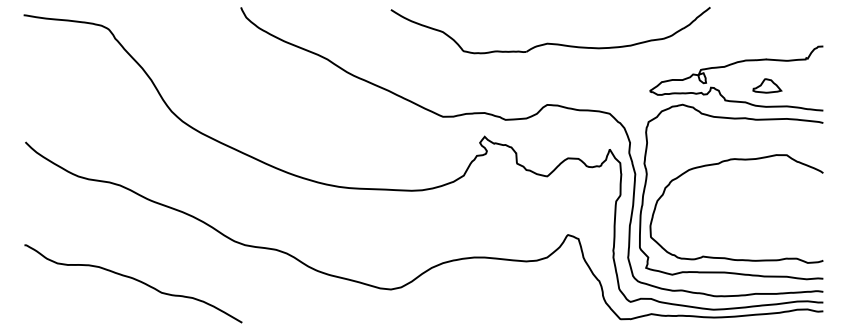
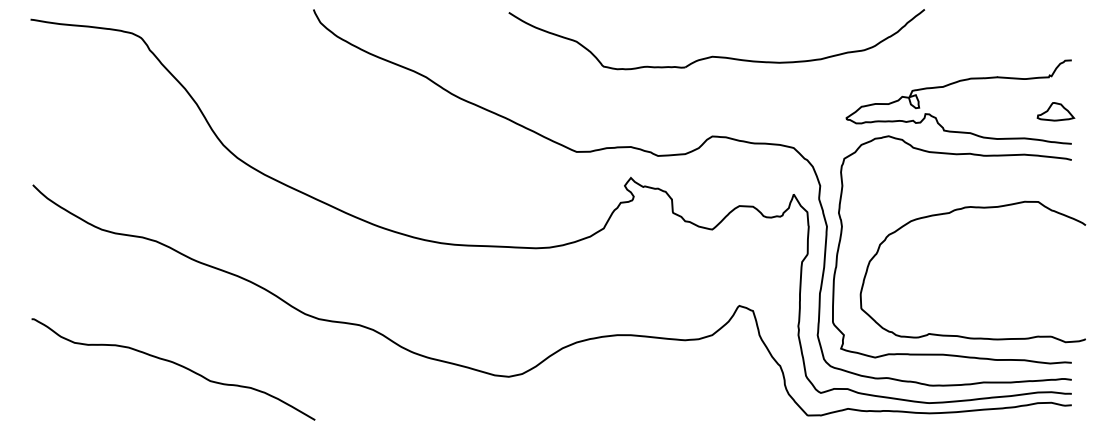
part: (767, 85) -> (1055, 111), moved
curve: (719, 164) -> (950, 213), moved

